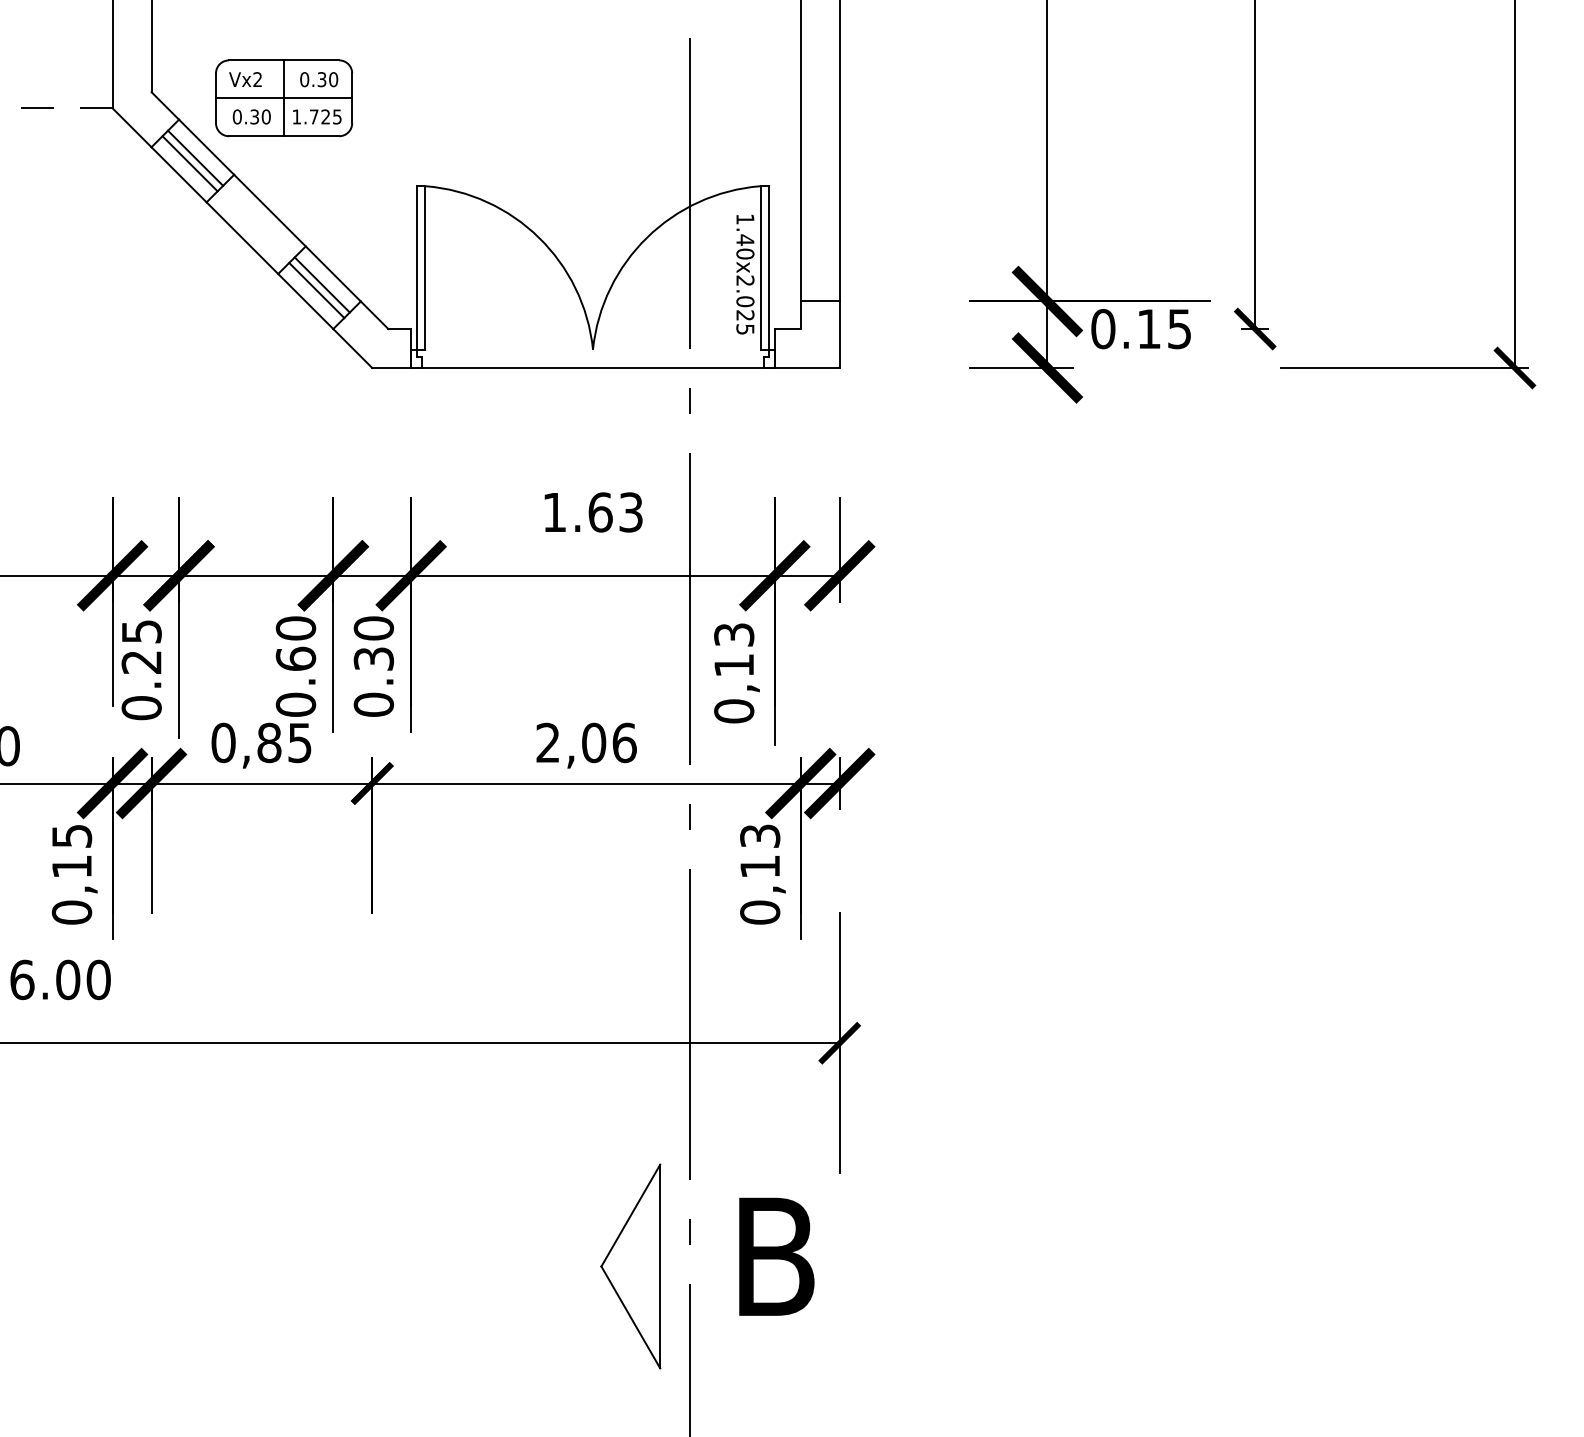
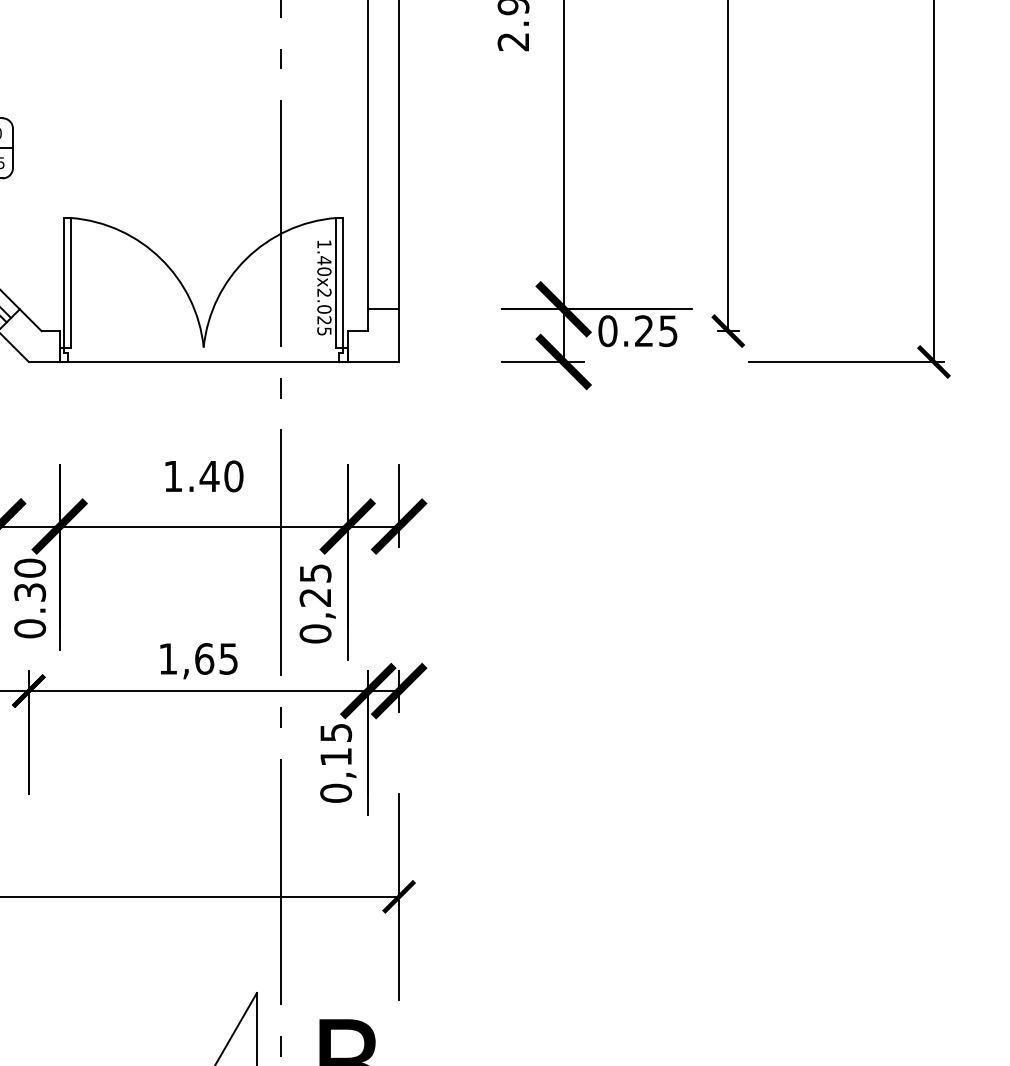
text: (1148, 328) -> (643, 330), 0.15 -> 0.25
text: (615, 512) -> (221, 476), 1.63 -> 1.40
text: (733, 650) -> (314, 585), 0,13 -> 0,25
text: (586, 742) -> (198, 658), 2,06 -> 1,65
text: (759, 835) -> (335, 732), 0,13 -> 0,15

